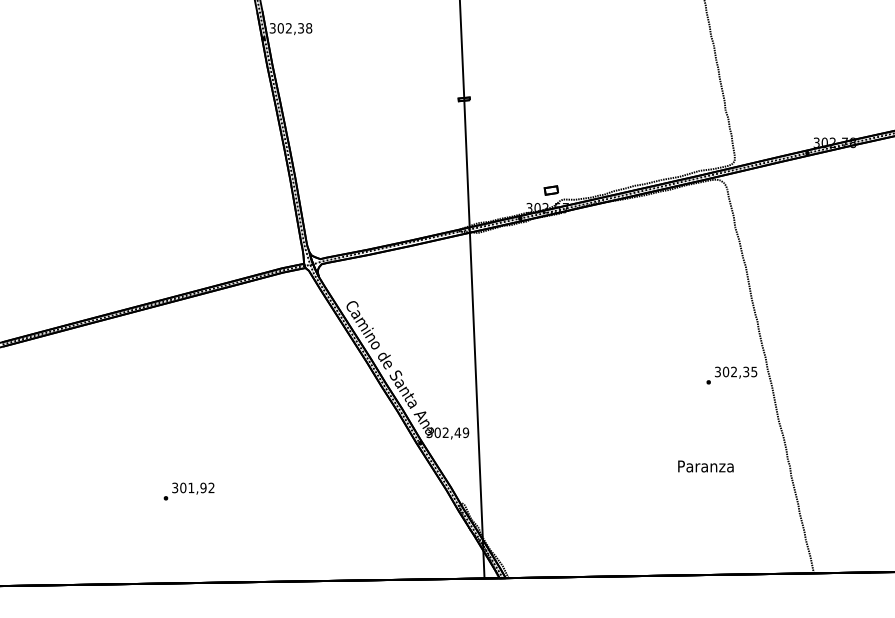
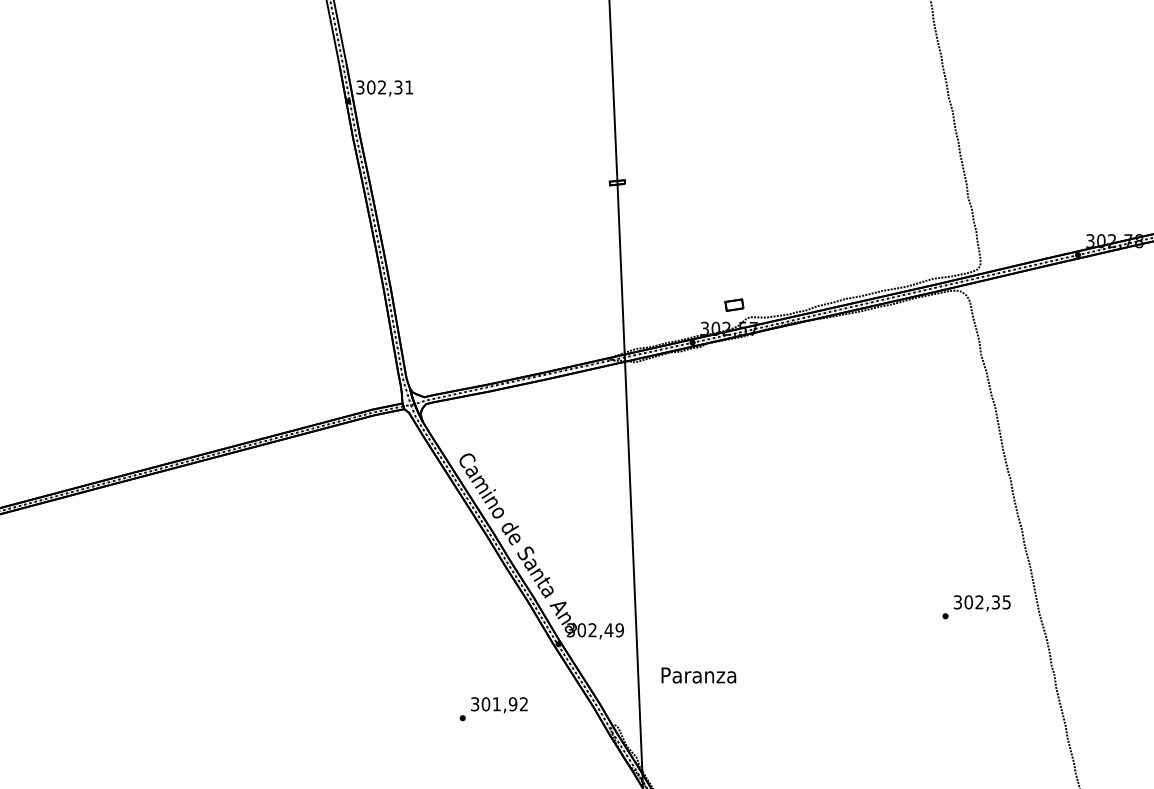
text: (309, 28) -> (409, 87), 302,38 -> 302,31
text: (731, 375) -> (976, 607), moved
text: (705, 466) -> (698, 675), moved
text: (188, 491) -> (492, 709), moved

